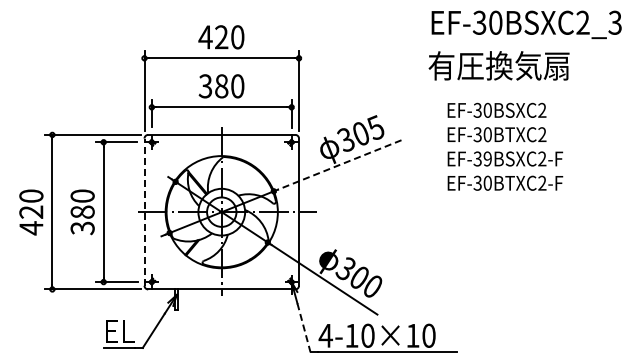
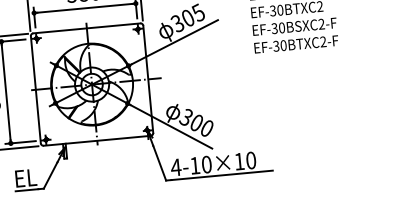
text: (487, 158) -> (281, 27), EF-39BSXC2-F -> EF-30BSXC2-F
line: (339, 164) -> (174, 41), dashed -> solid
line: (144, 212) -> (35, 90), dashed -> solid
line: (304, 328) -> (160, 163), dashed -> solid

